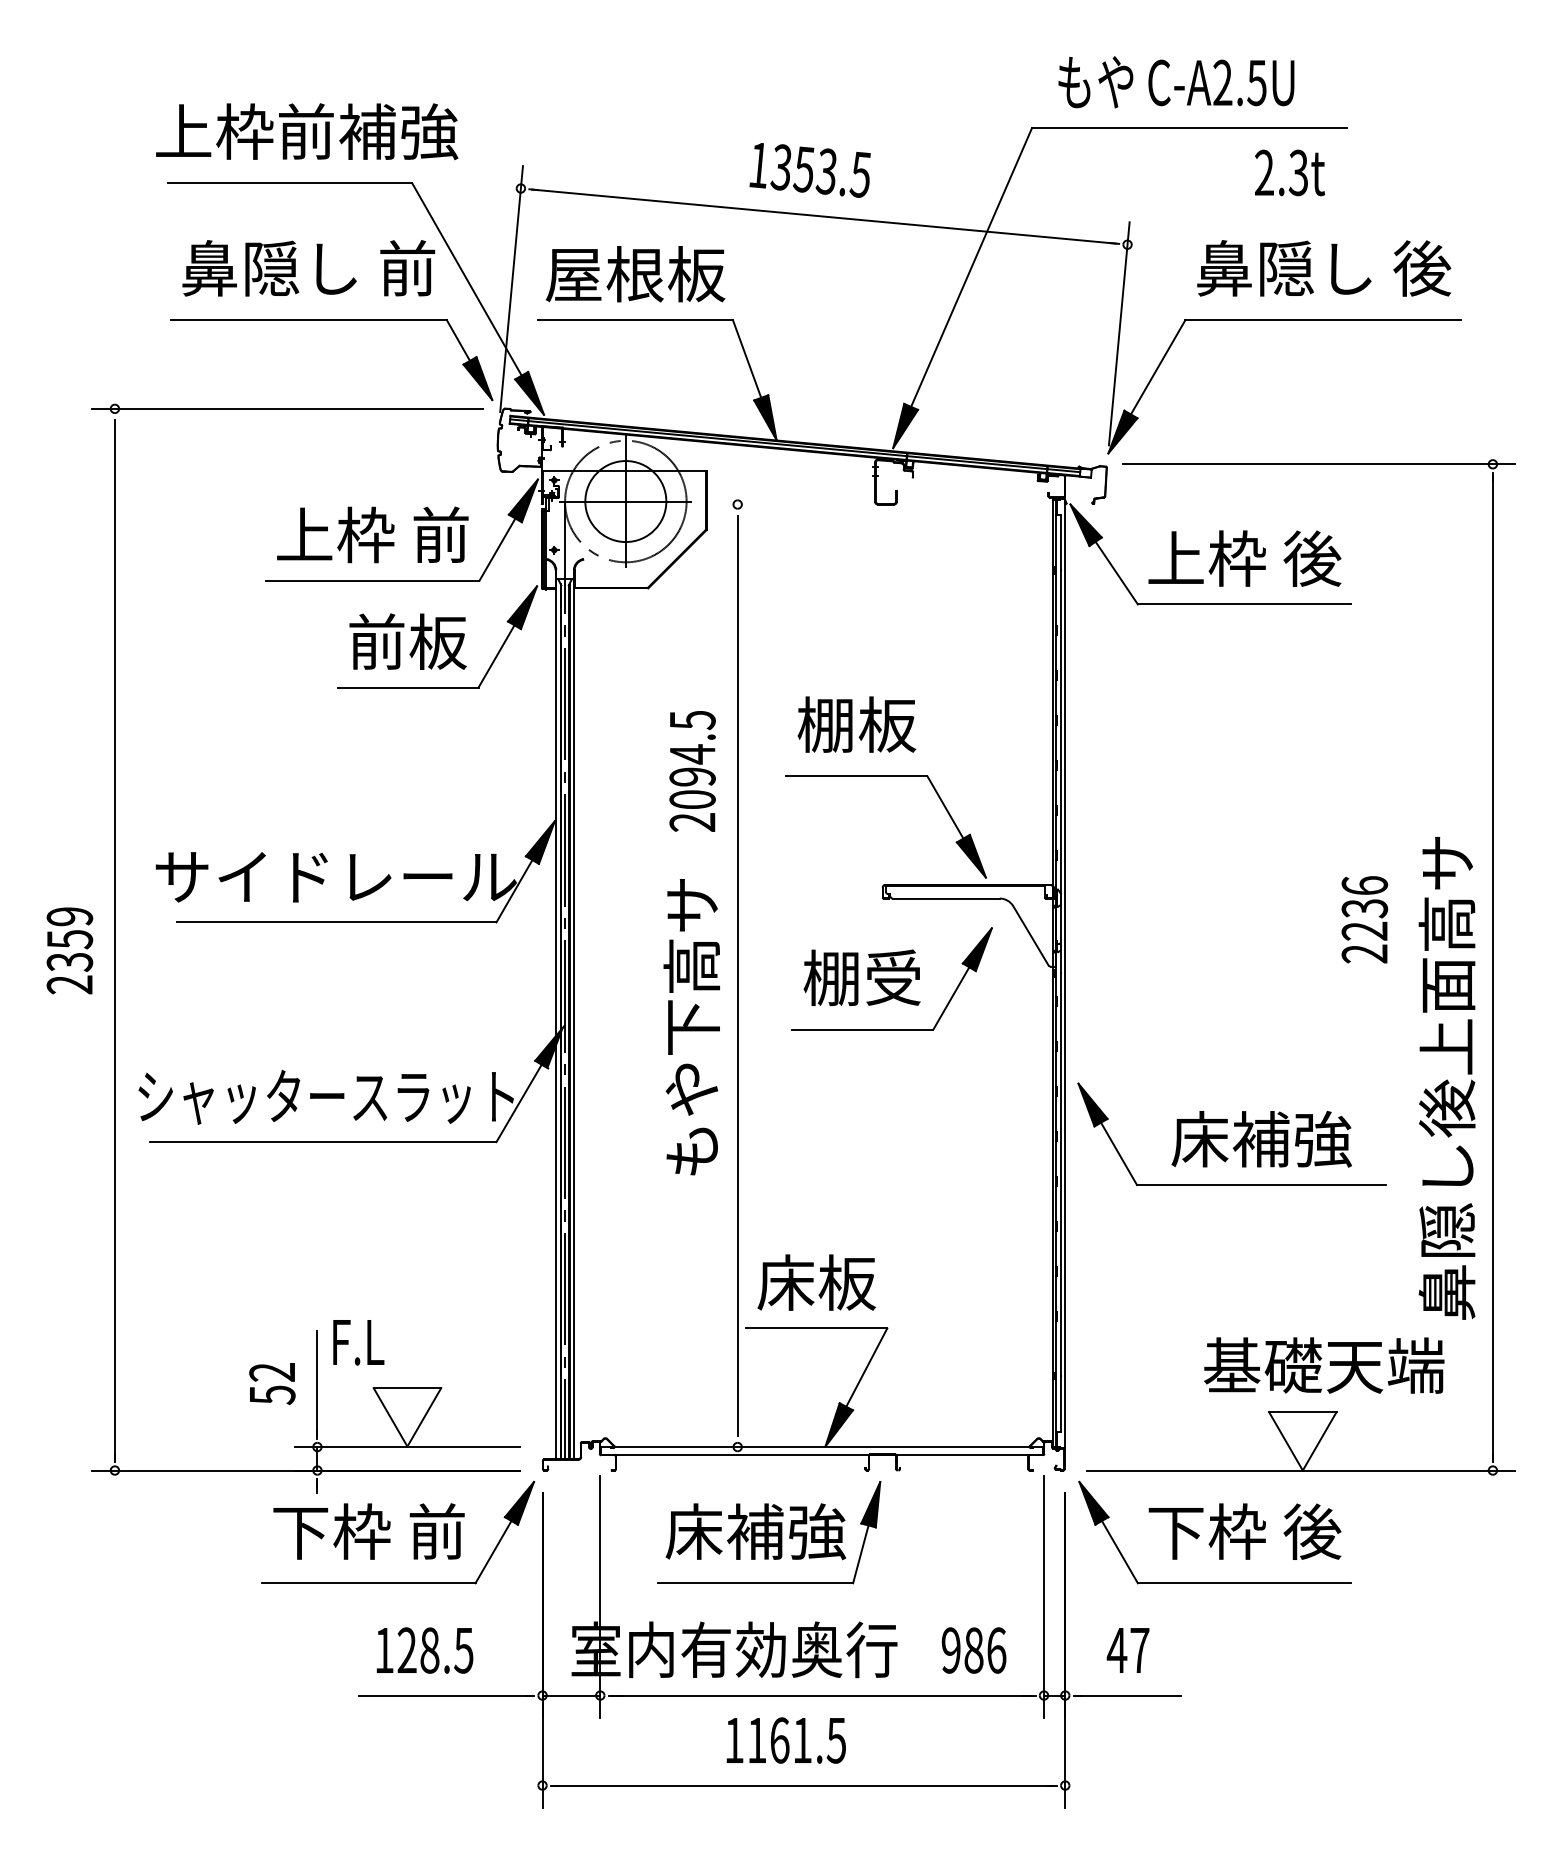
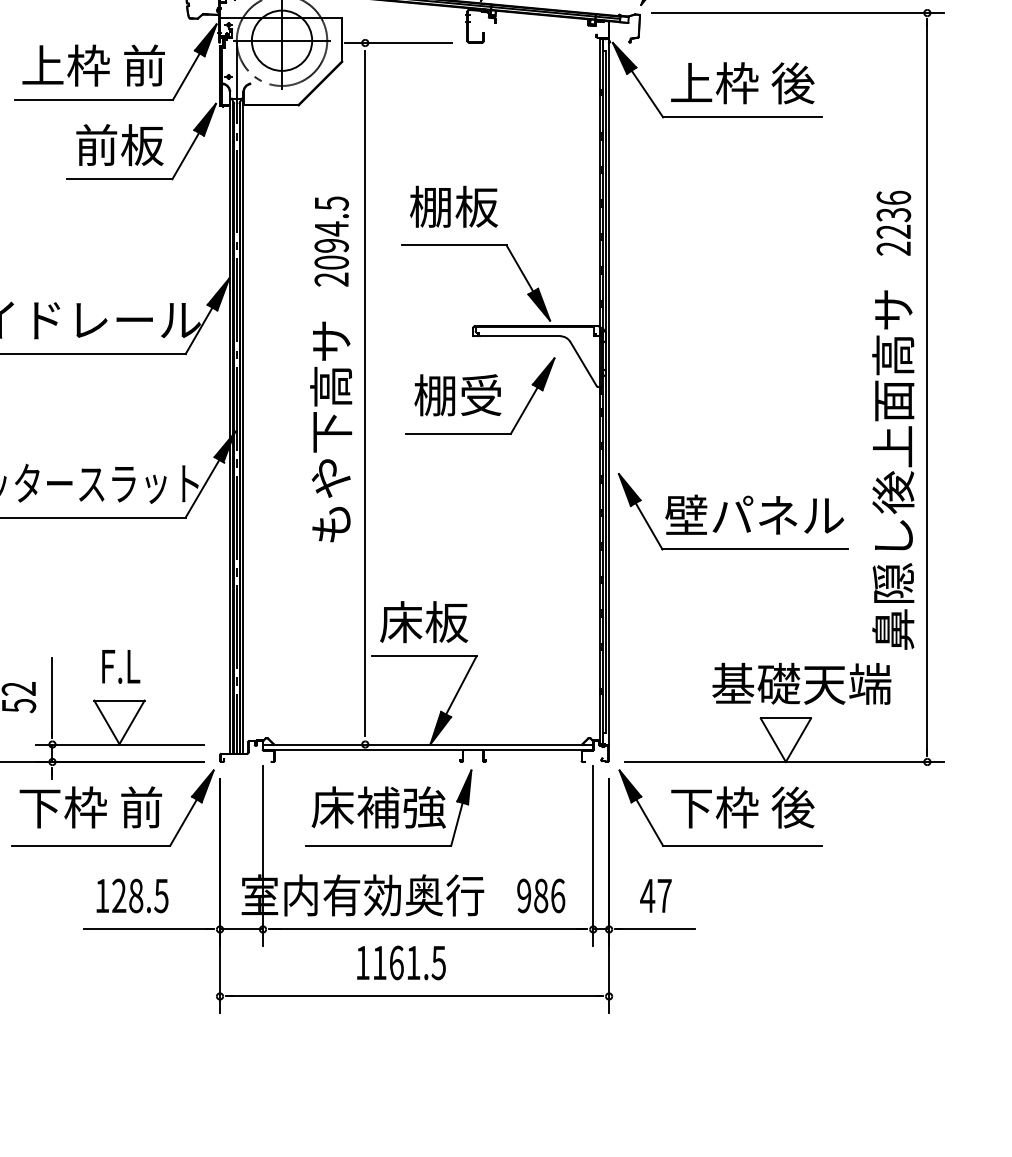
line: (782, 504) -> (398, 42), added
text: (1364, 919) -> (893, 223), moved
text: (1260, 1138) -> (754, 514), 床補強 -> 壁パネル
text: (358, 1342) -> (121, 666), moved

